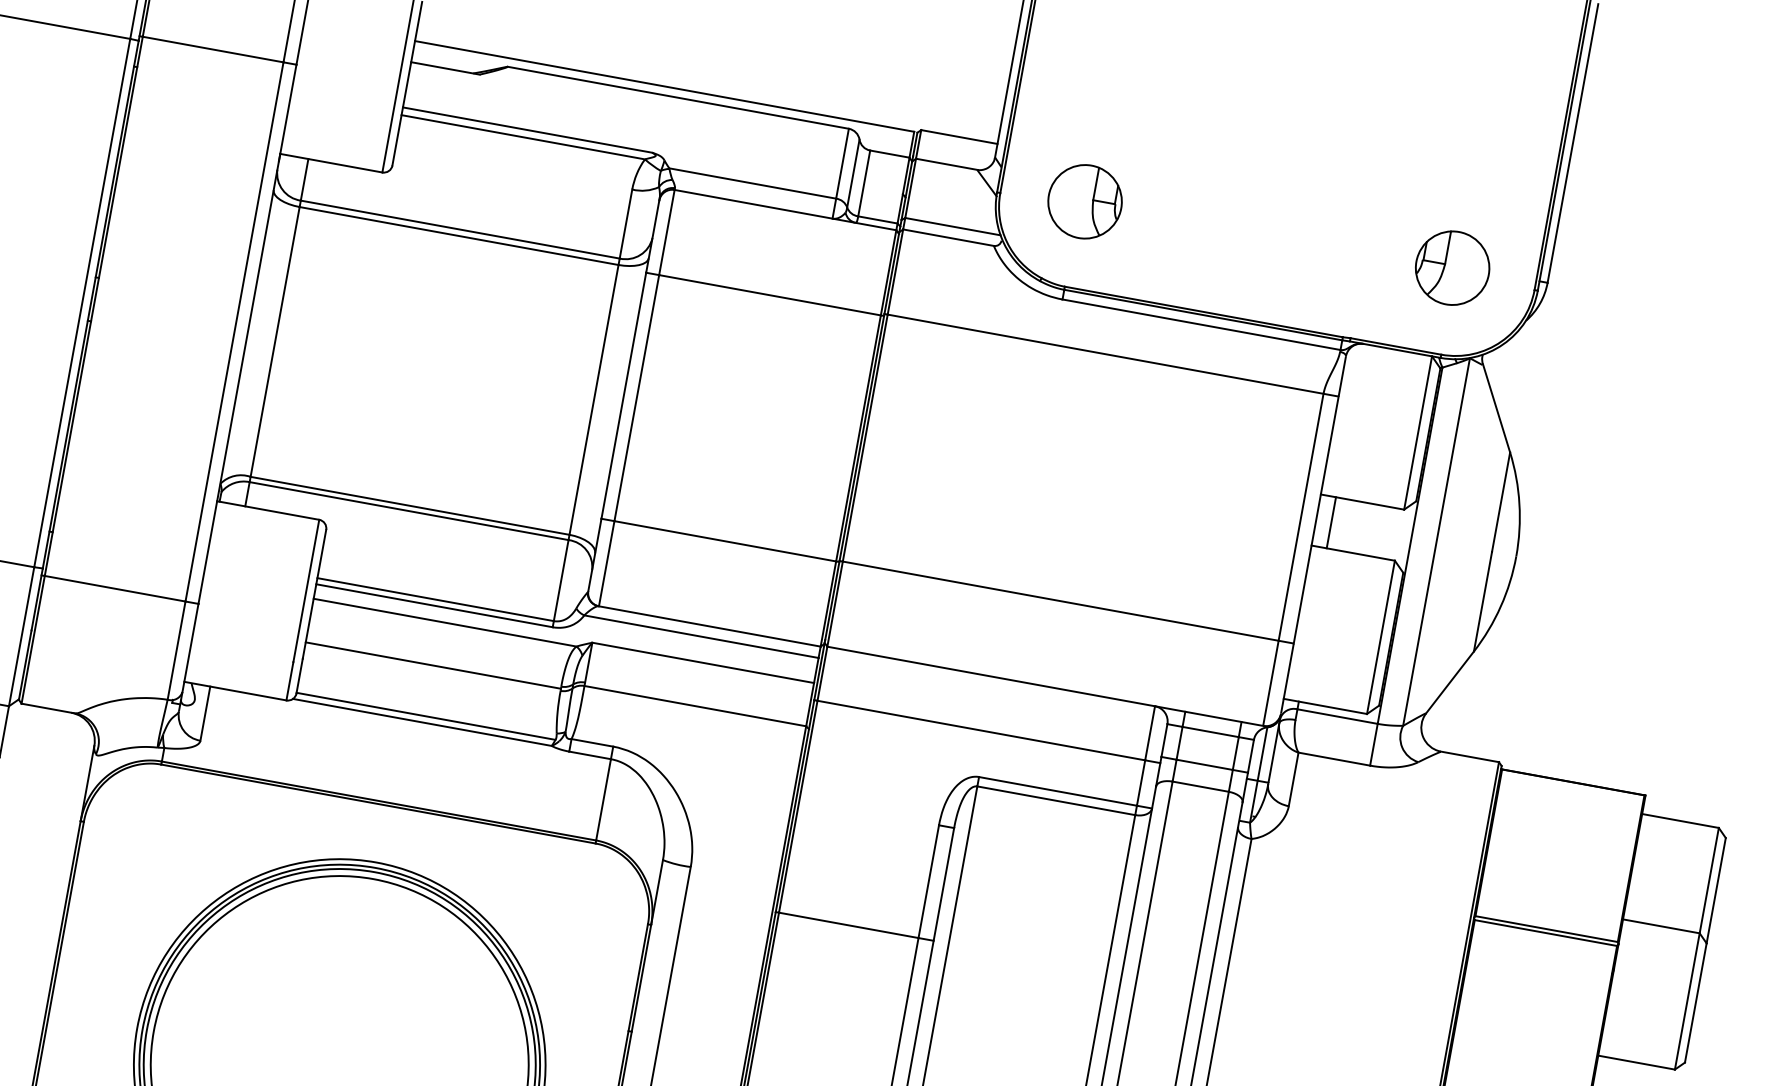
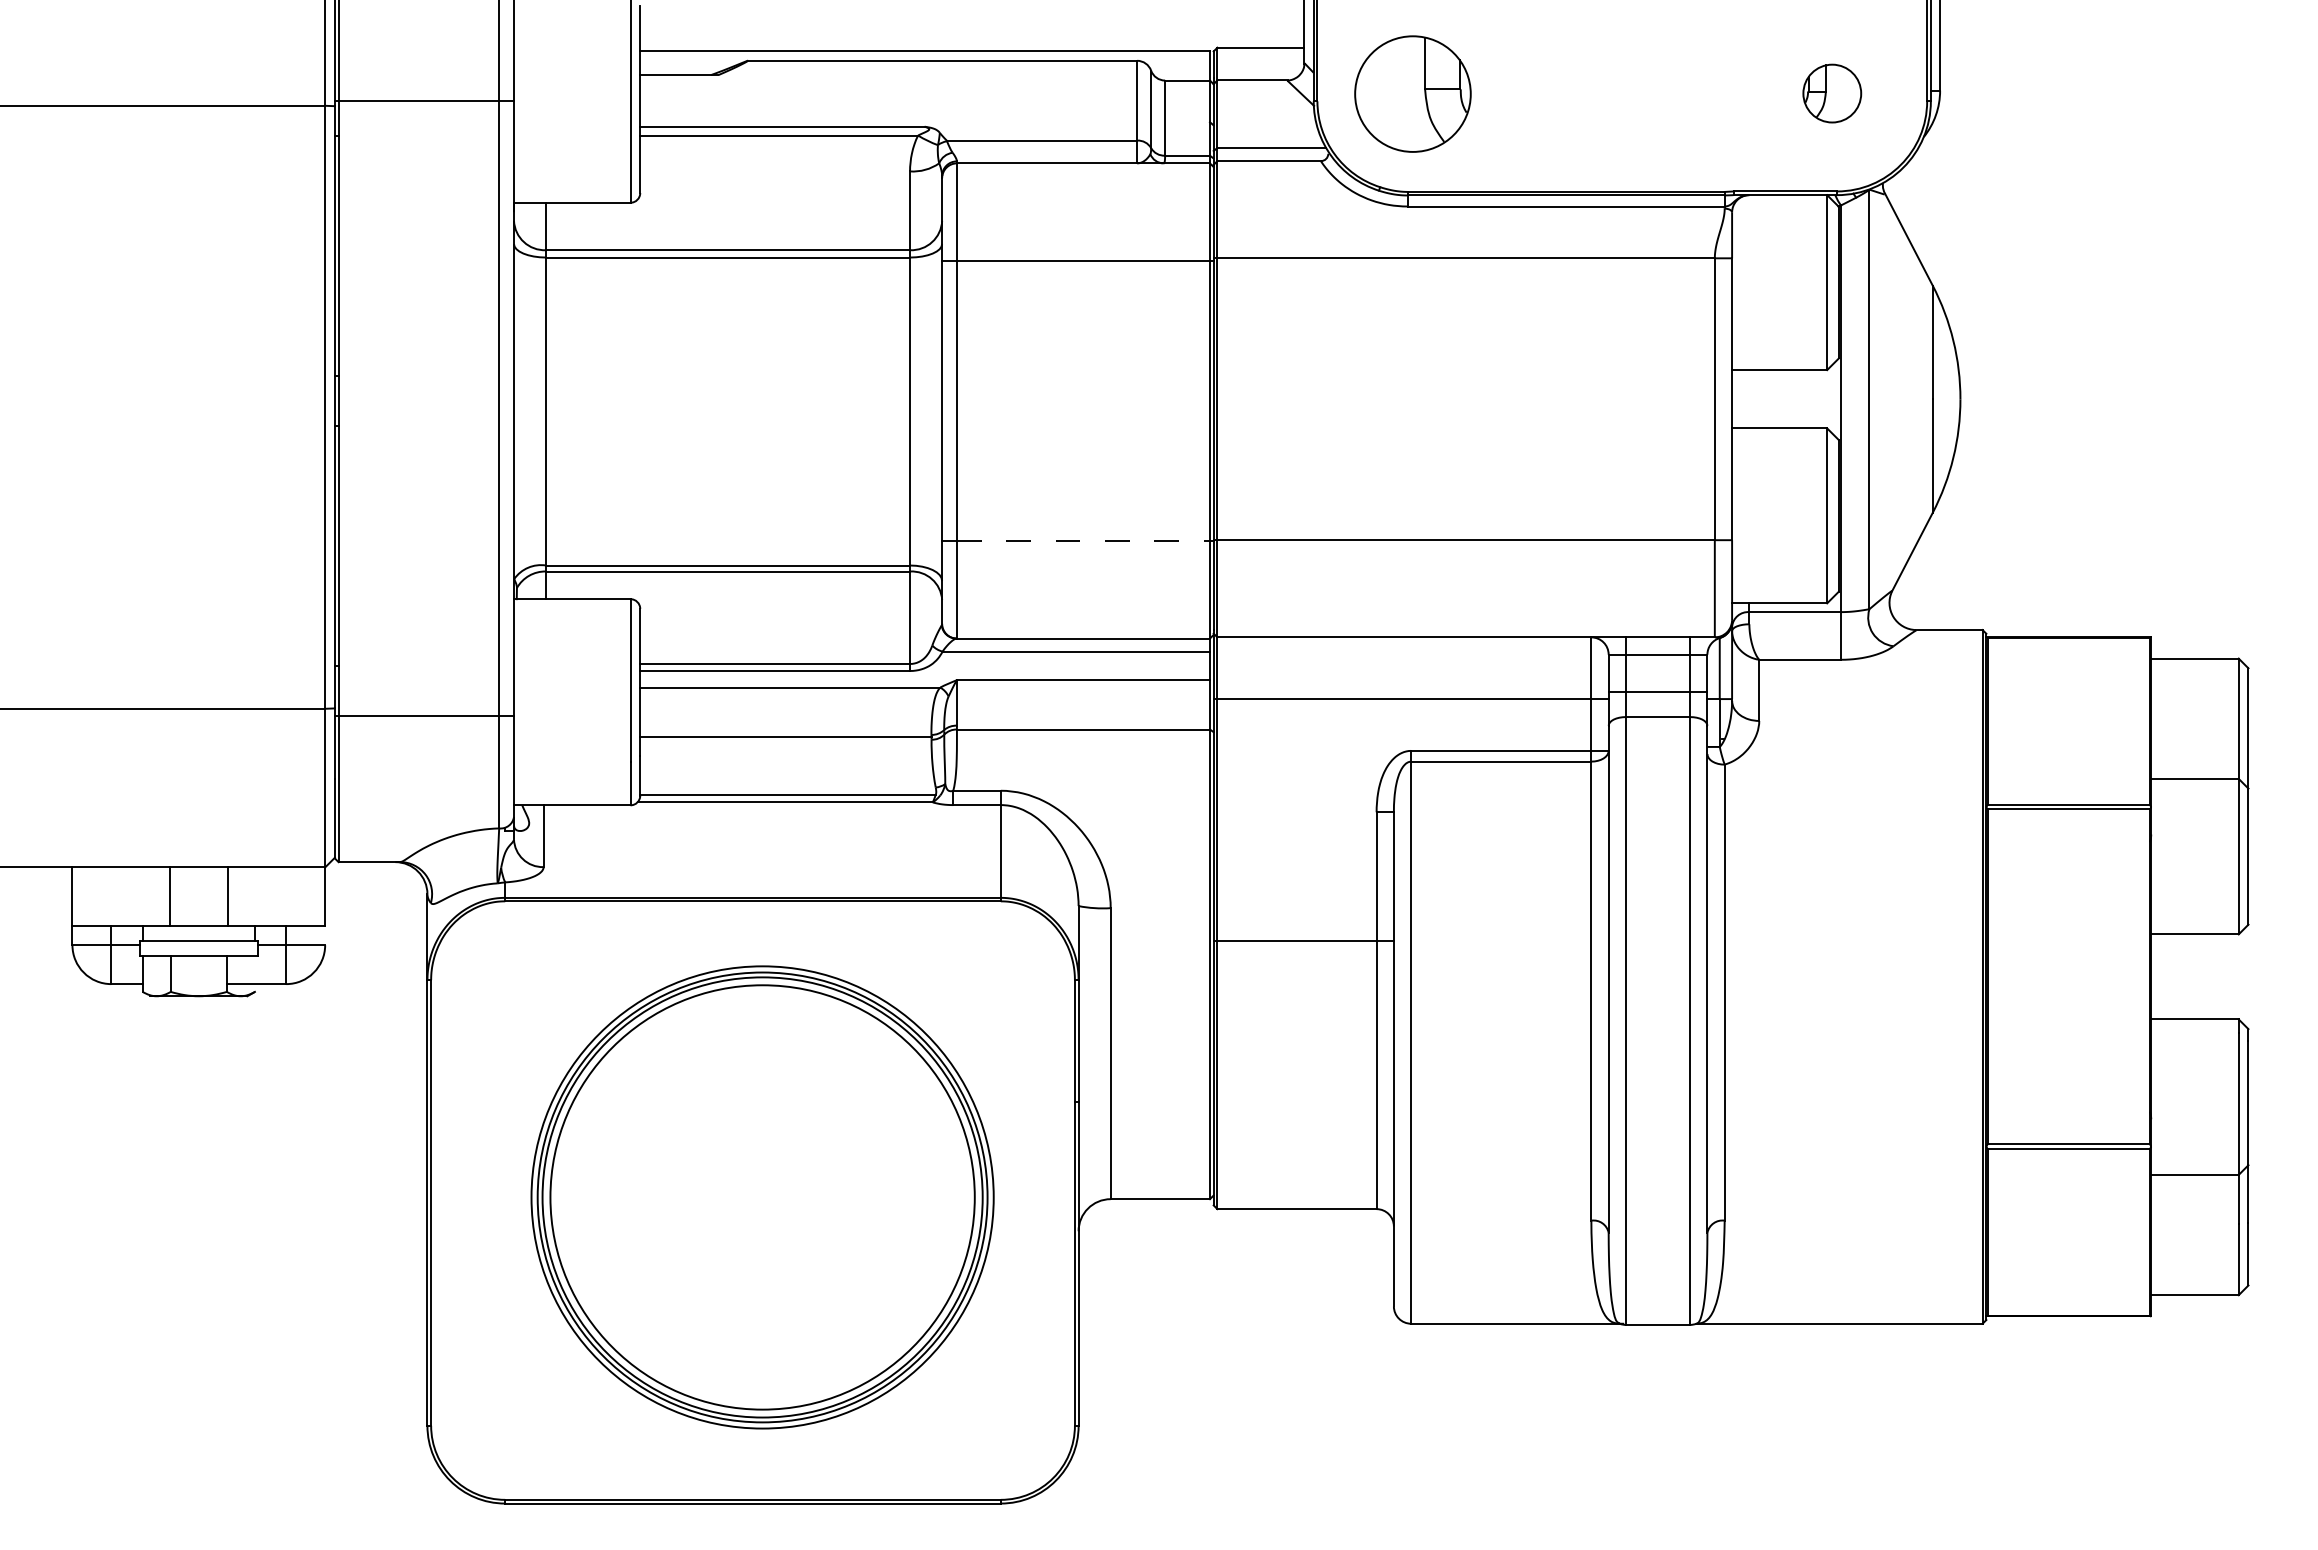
part: (1084, 201) -> (1412, 93), size x1.4
part: (1452, 268) -> (1832, 93), size x0.7
line: (1331, 523) -> (1749, 399), removed
line: (725, 541) -> (1083, 541), solid -> dashed

